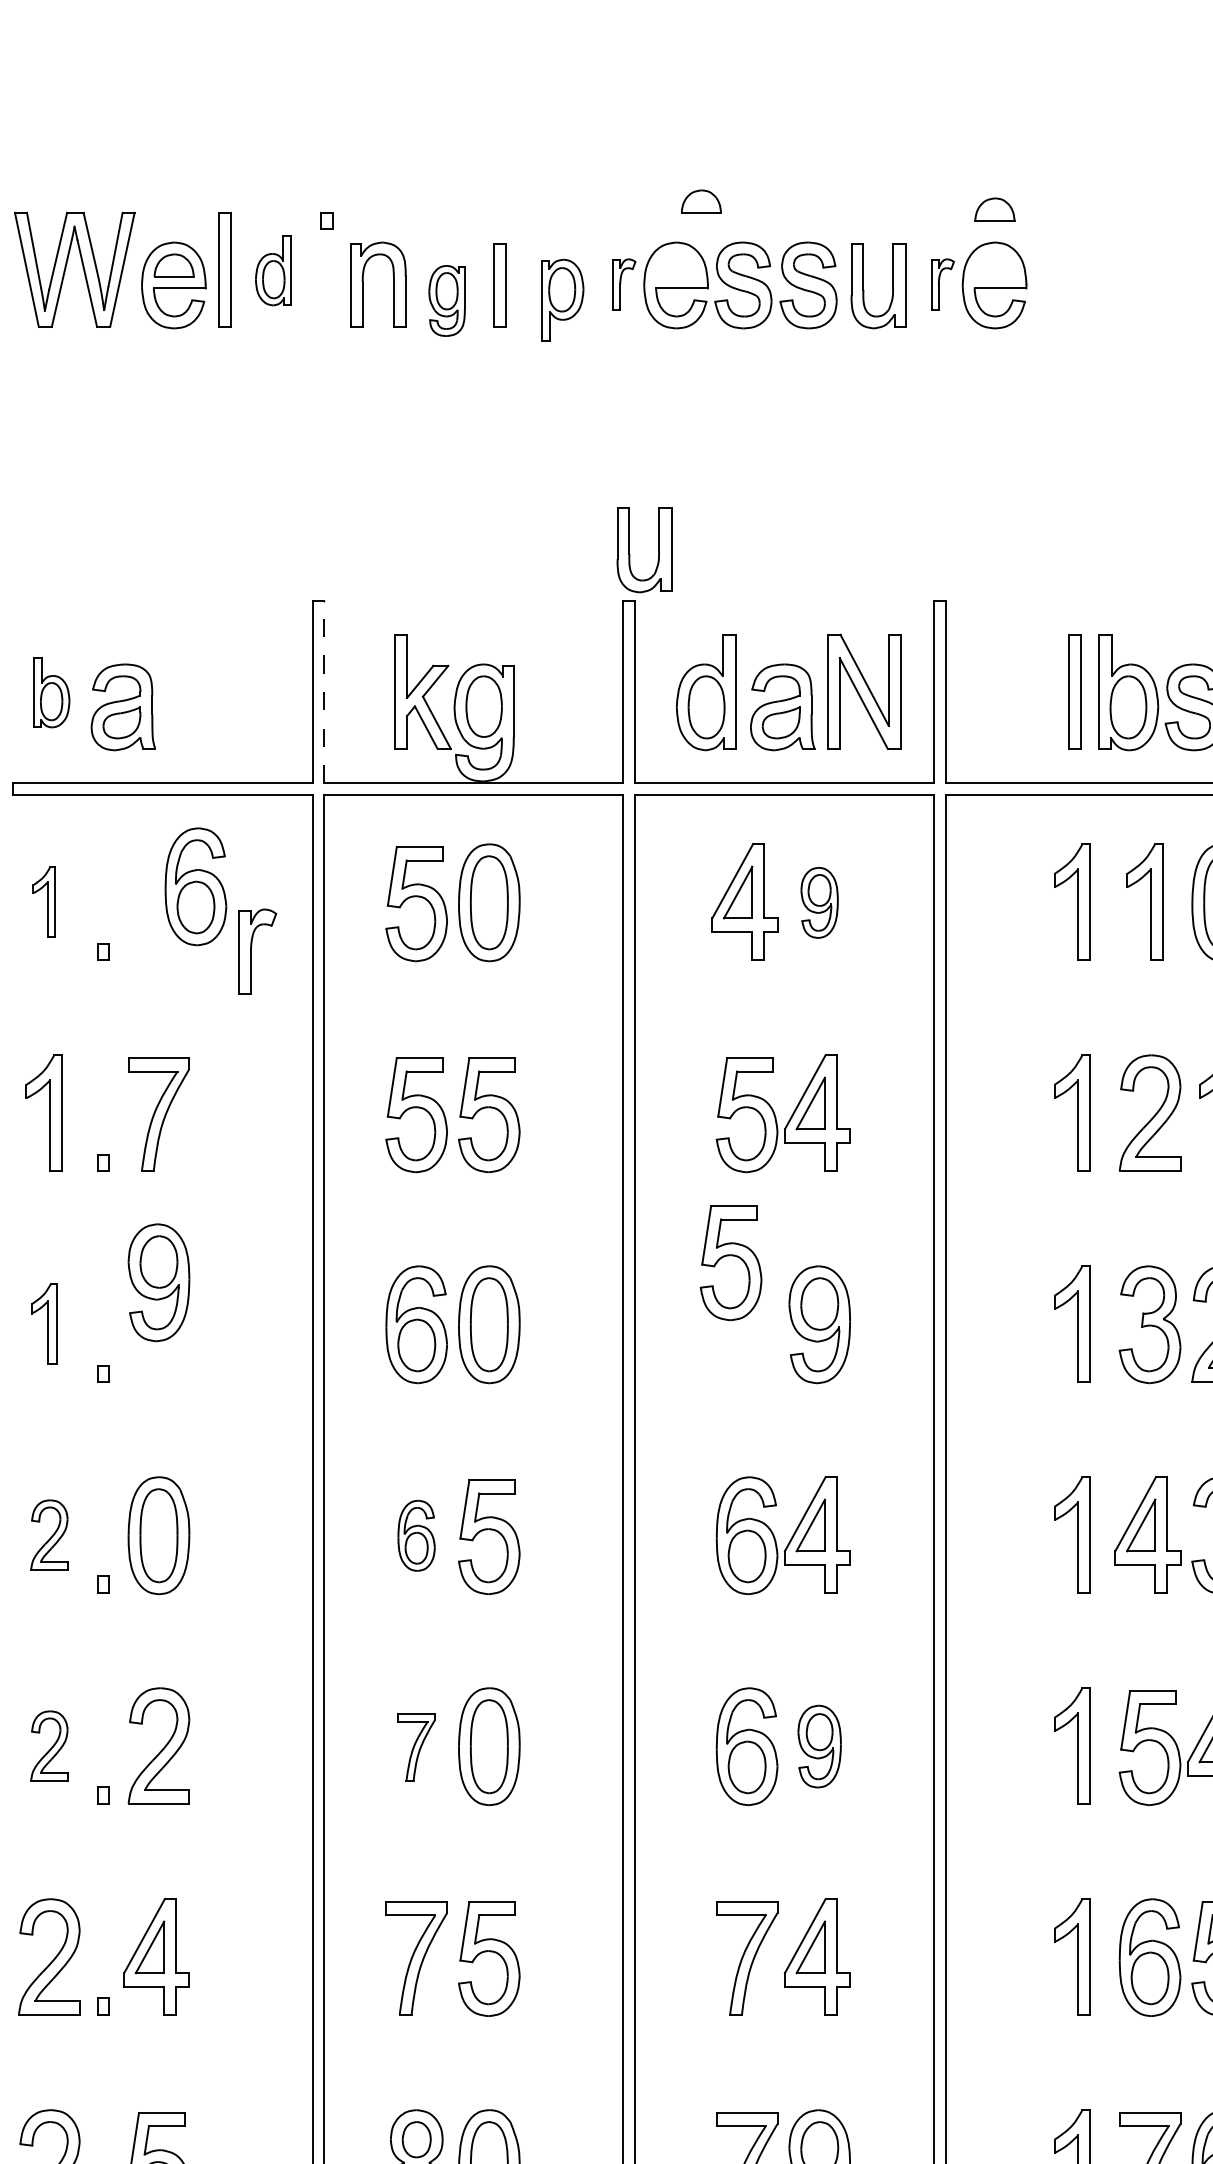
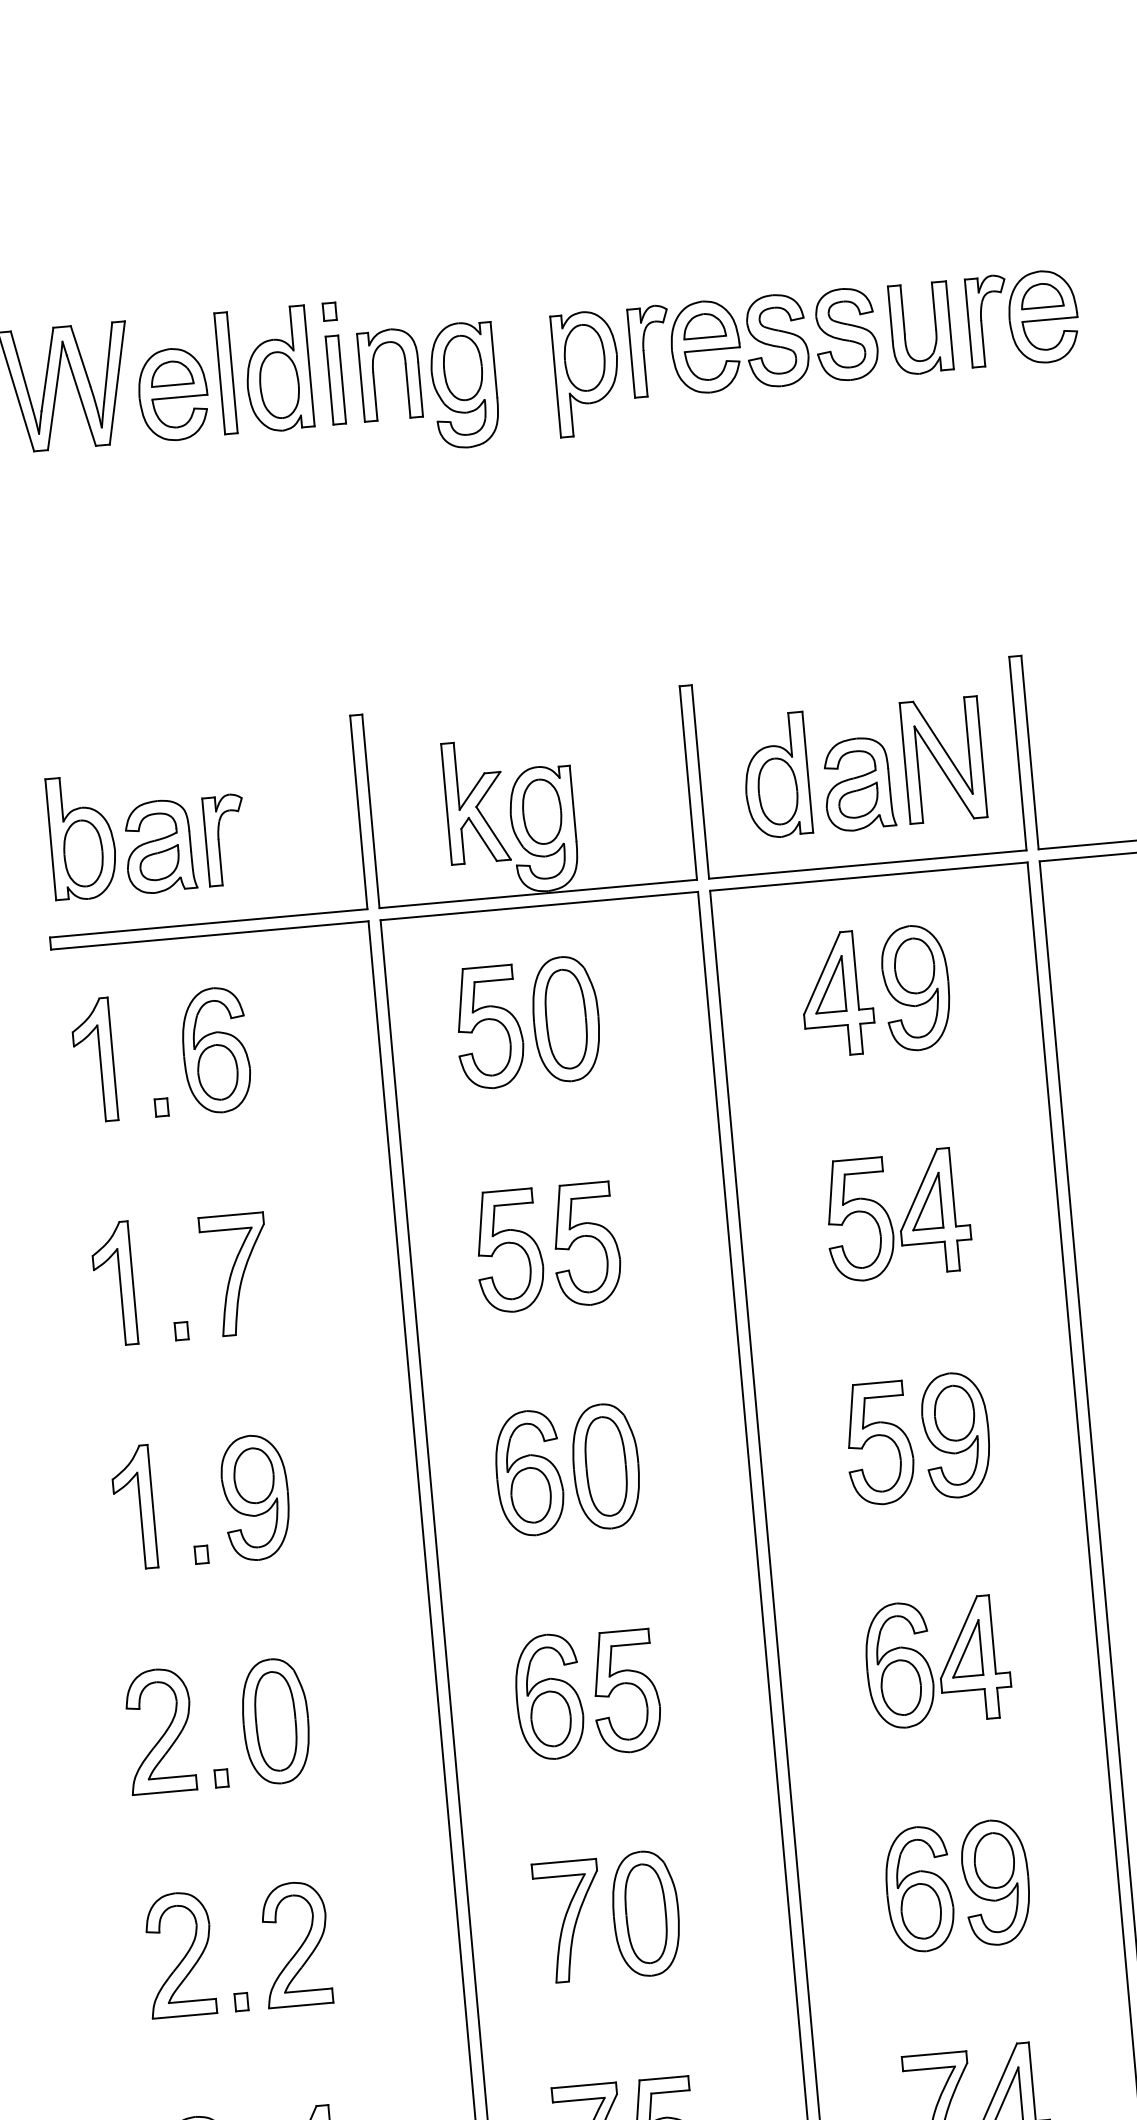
part: (701, 201) -> (704, 325), moved
part: (994, 209) -> (1041, 295), moved
part: (273, 270) -> (277, 369), size x1.67
part: (624, 284) -> (650, 350), size x1.67
part: (942, 284) -> (988, 320), size x1.67
part: (499, 285) -> (335, 380), moved
part: (562, 299) -> (586, 372), size x1.43
part: (446, 300) -> (463, 384), size x1.67
part: (658, 550) -> (712, 629), removed
line: (323, 691) -> (370, 810), dashed -> solid
part: (51, 692) -> (82, 837), size x1.67
part: (195, 886) -> (215, 1050), moved
part: (43, 901) -> (93, 1059), size x1.67
part: (819, 902) -> (916, 987), size x1.67
part: (257, 951) -> (225, 839), moved
part: (729, 1256) -> (877, 1436), moved
part: (158, 1282) -> (255, 1497), moved
part: (43, 1323) -> (133, 1507), size x1.43
part: (49, 1534) -> (159, 1730), size x1.67
part: (416, 1535) -> (548, 1696), size x1.67
part: (49, 1745) -> (179, 1954), size x1.67
part: (819, 1746) -> (996, 1882), size x1.43
part: (416, 1747) -> (568, 1921), size x1.67

